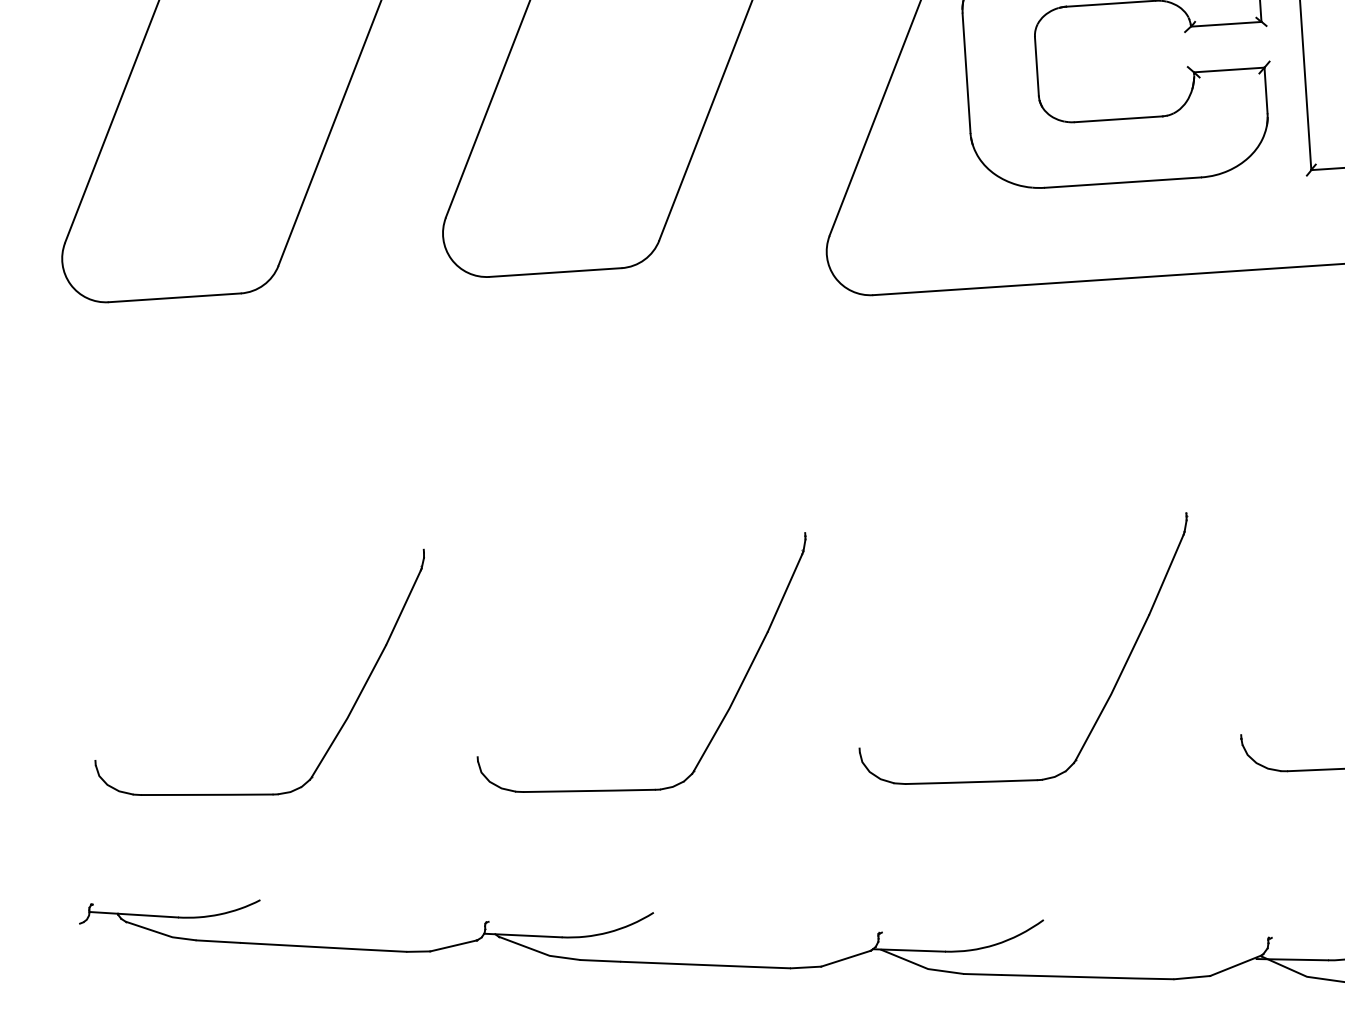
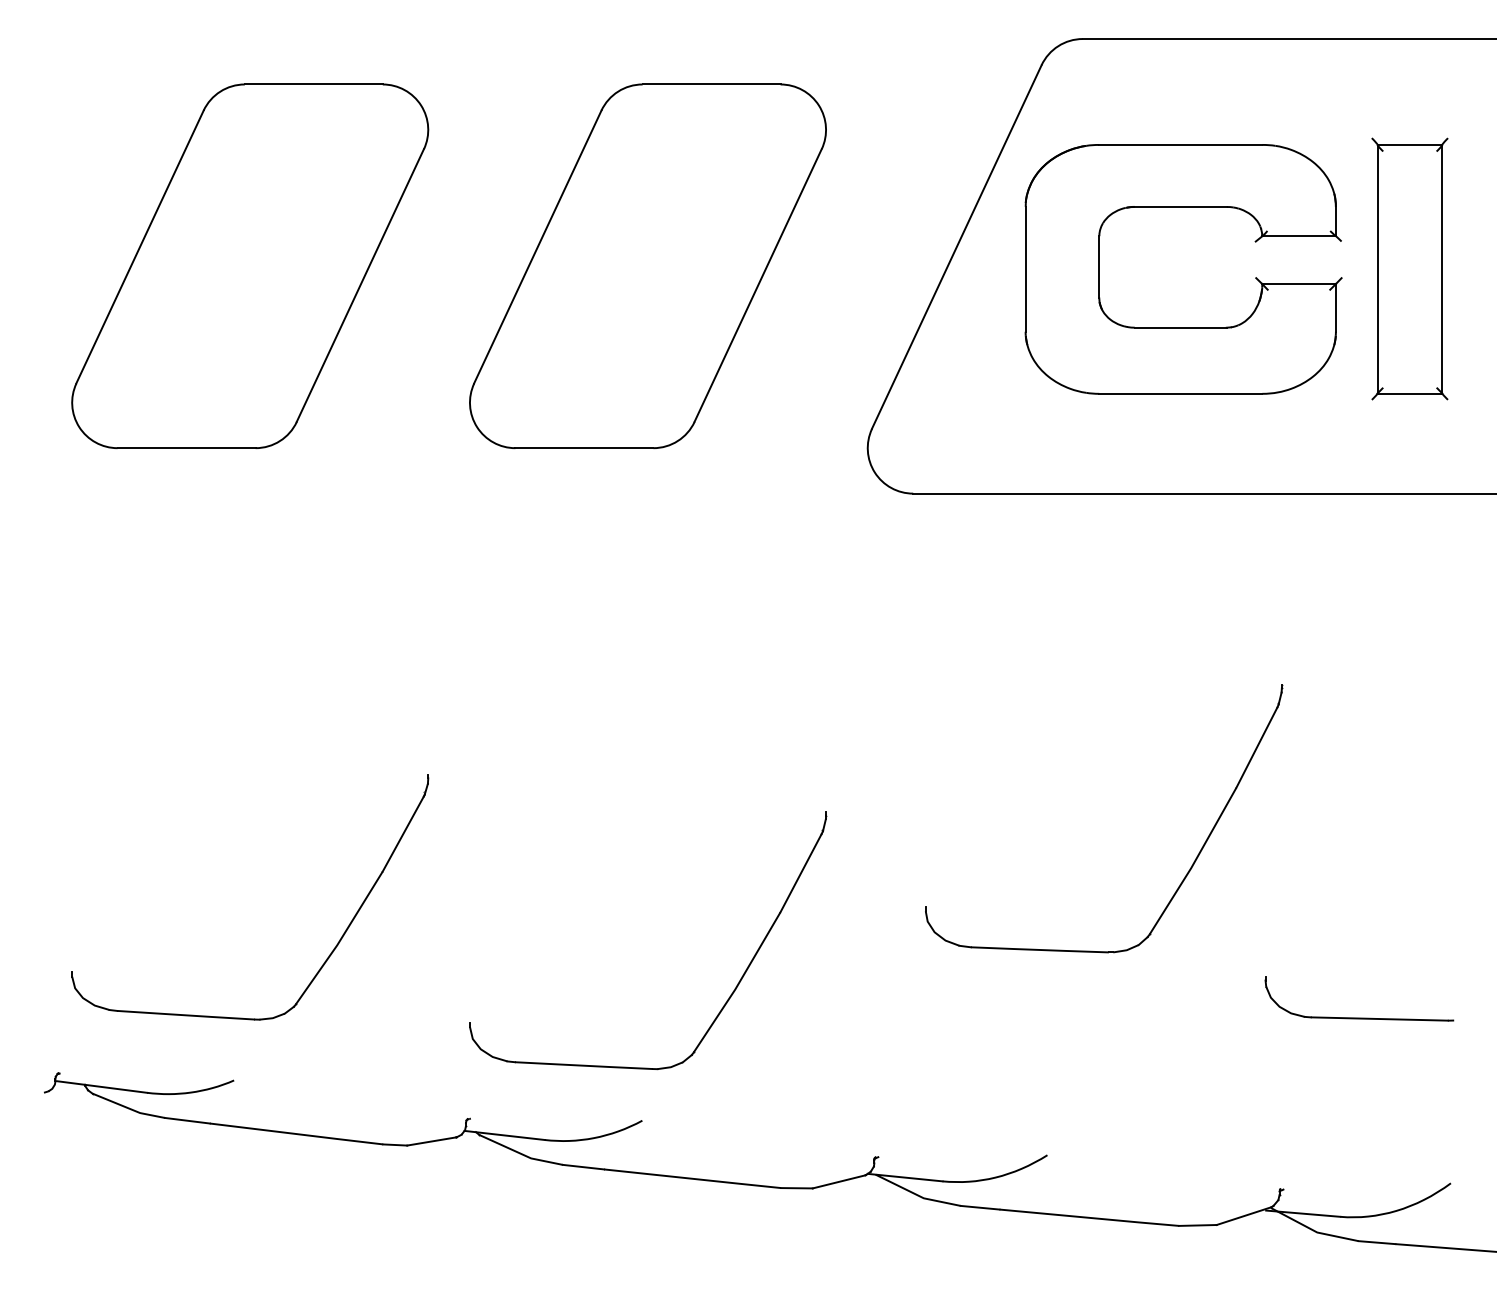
part: (1109, 694) -> (1189, 868), moved
part: (725, 713) -> (730, 994), moved
part: (342, 724) -> (331, 951), moved

